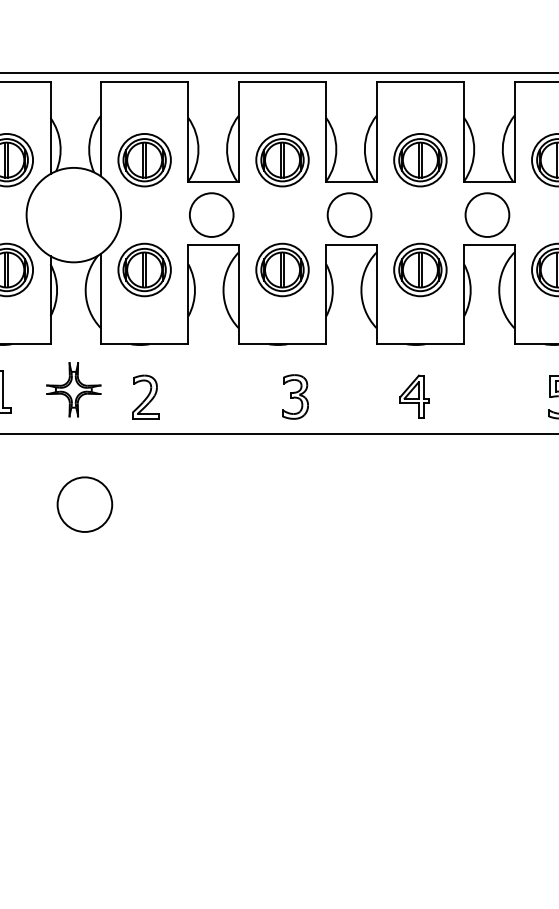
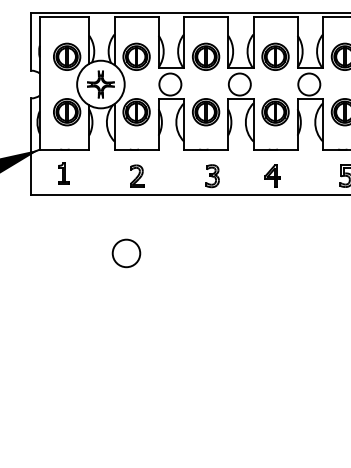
part: (73, 389) -> (100, 84), moved
circle: (84, 504) -> (126, 253), moved

